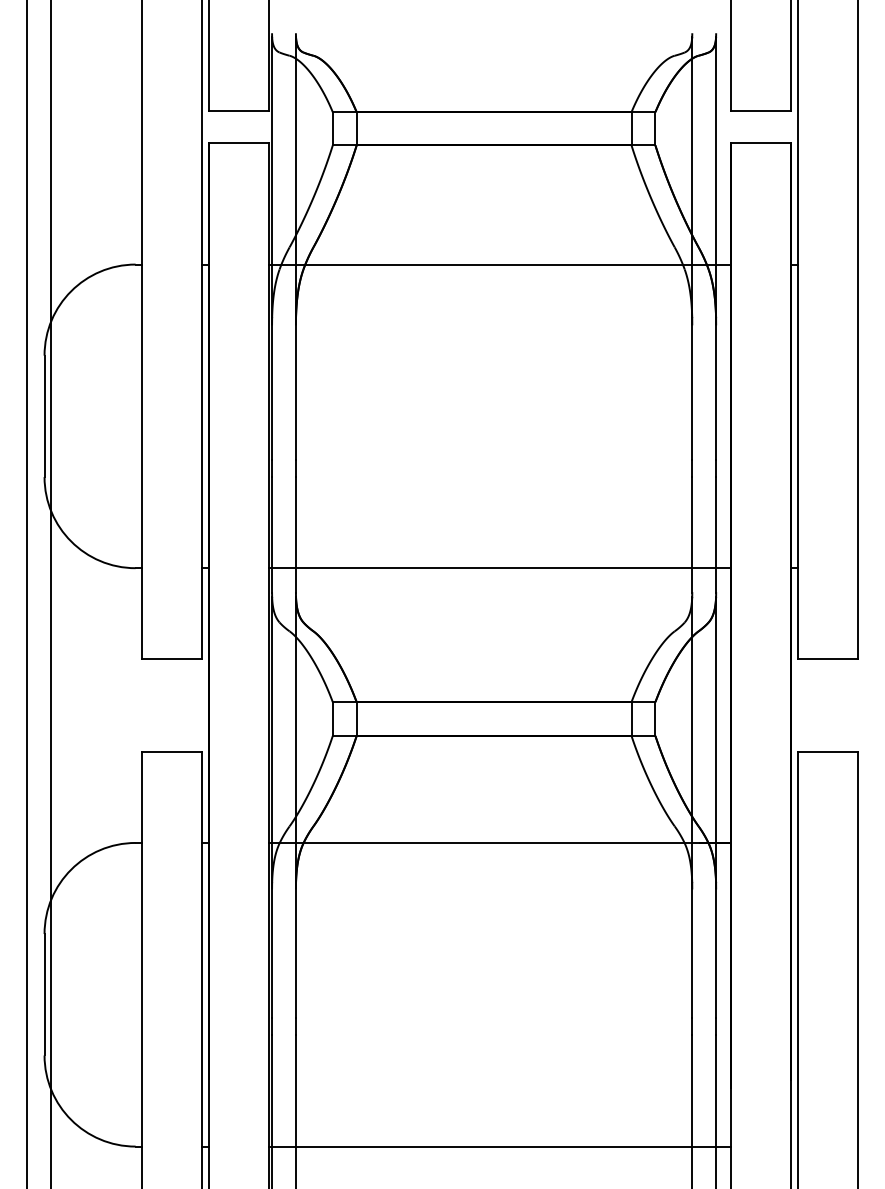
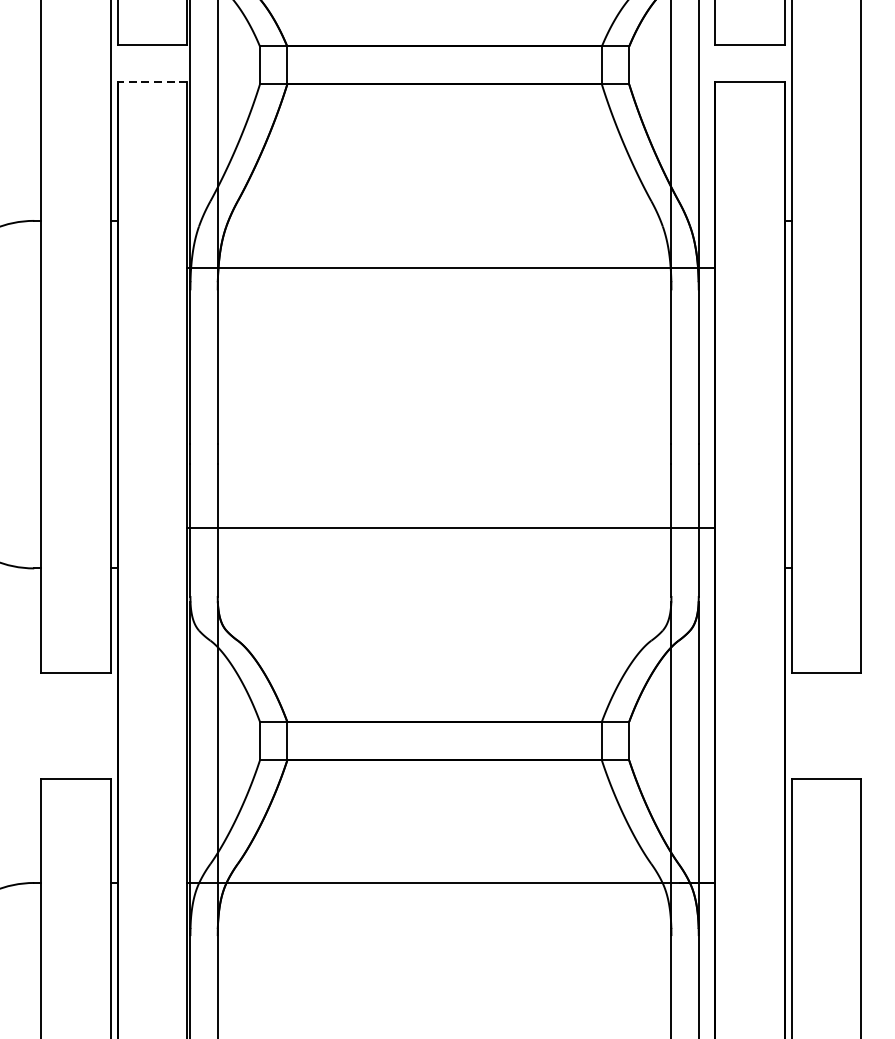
line: (238, 143) -> (151, 82), solid -> dashed
line: (499, 264) -> (450, 267), moved
line: (499, 568) -> (450, 528), moved

